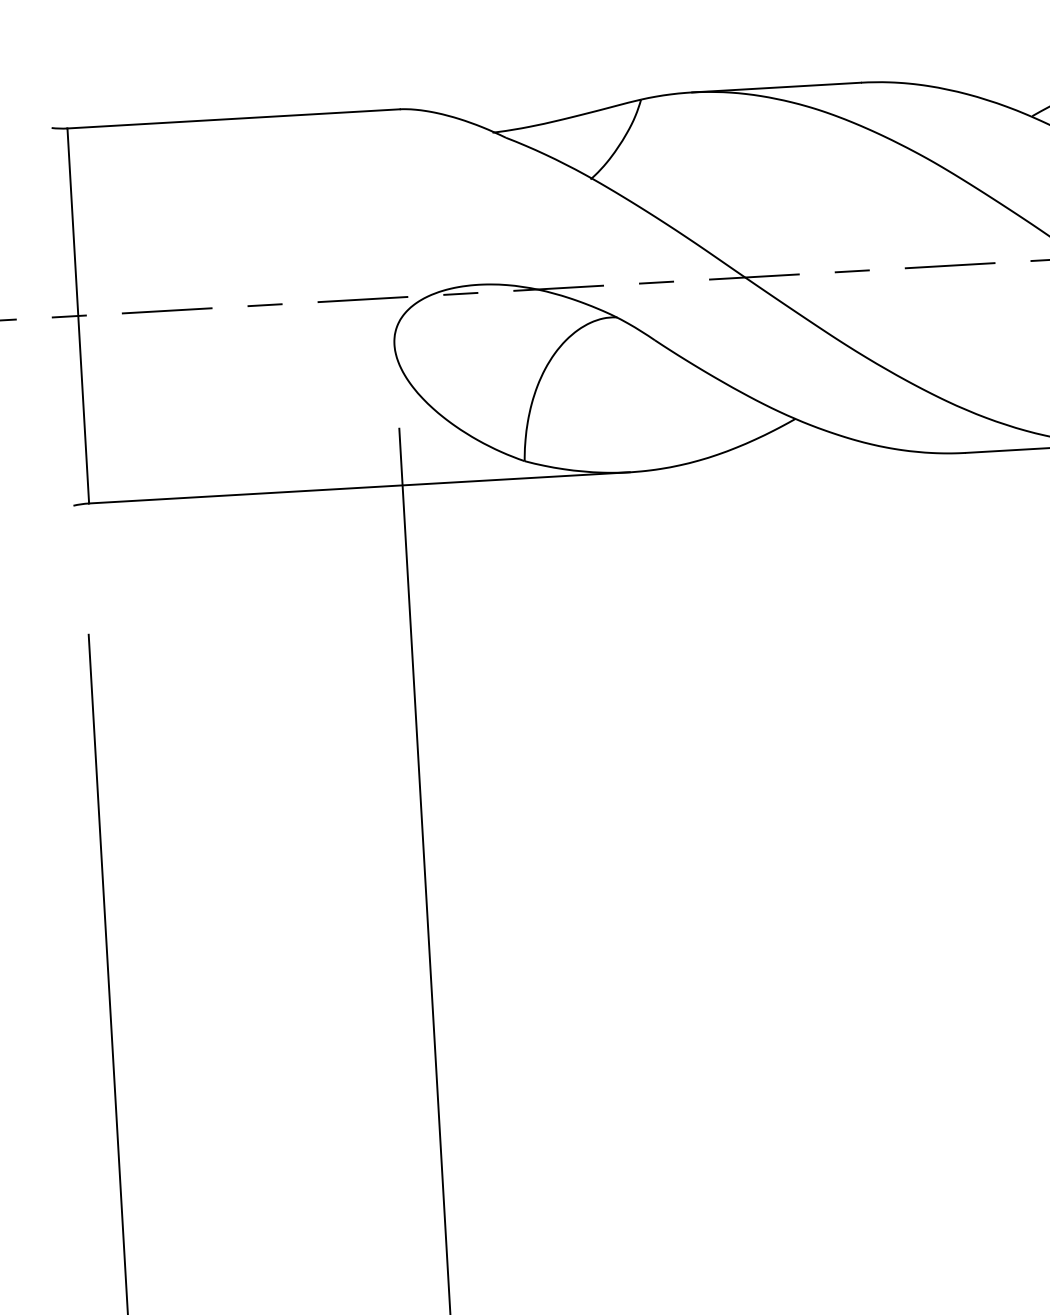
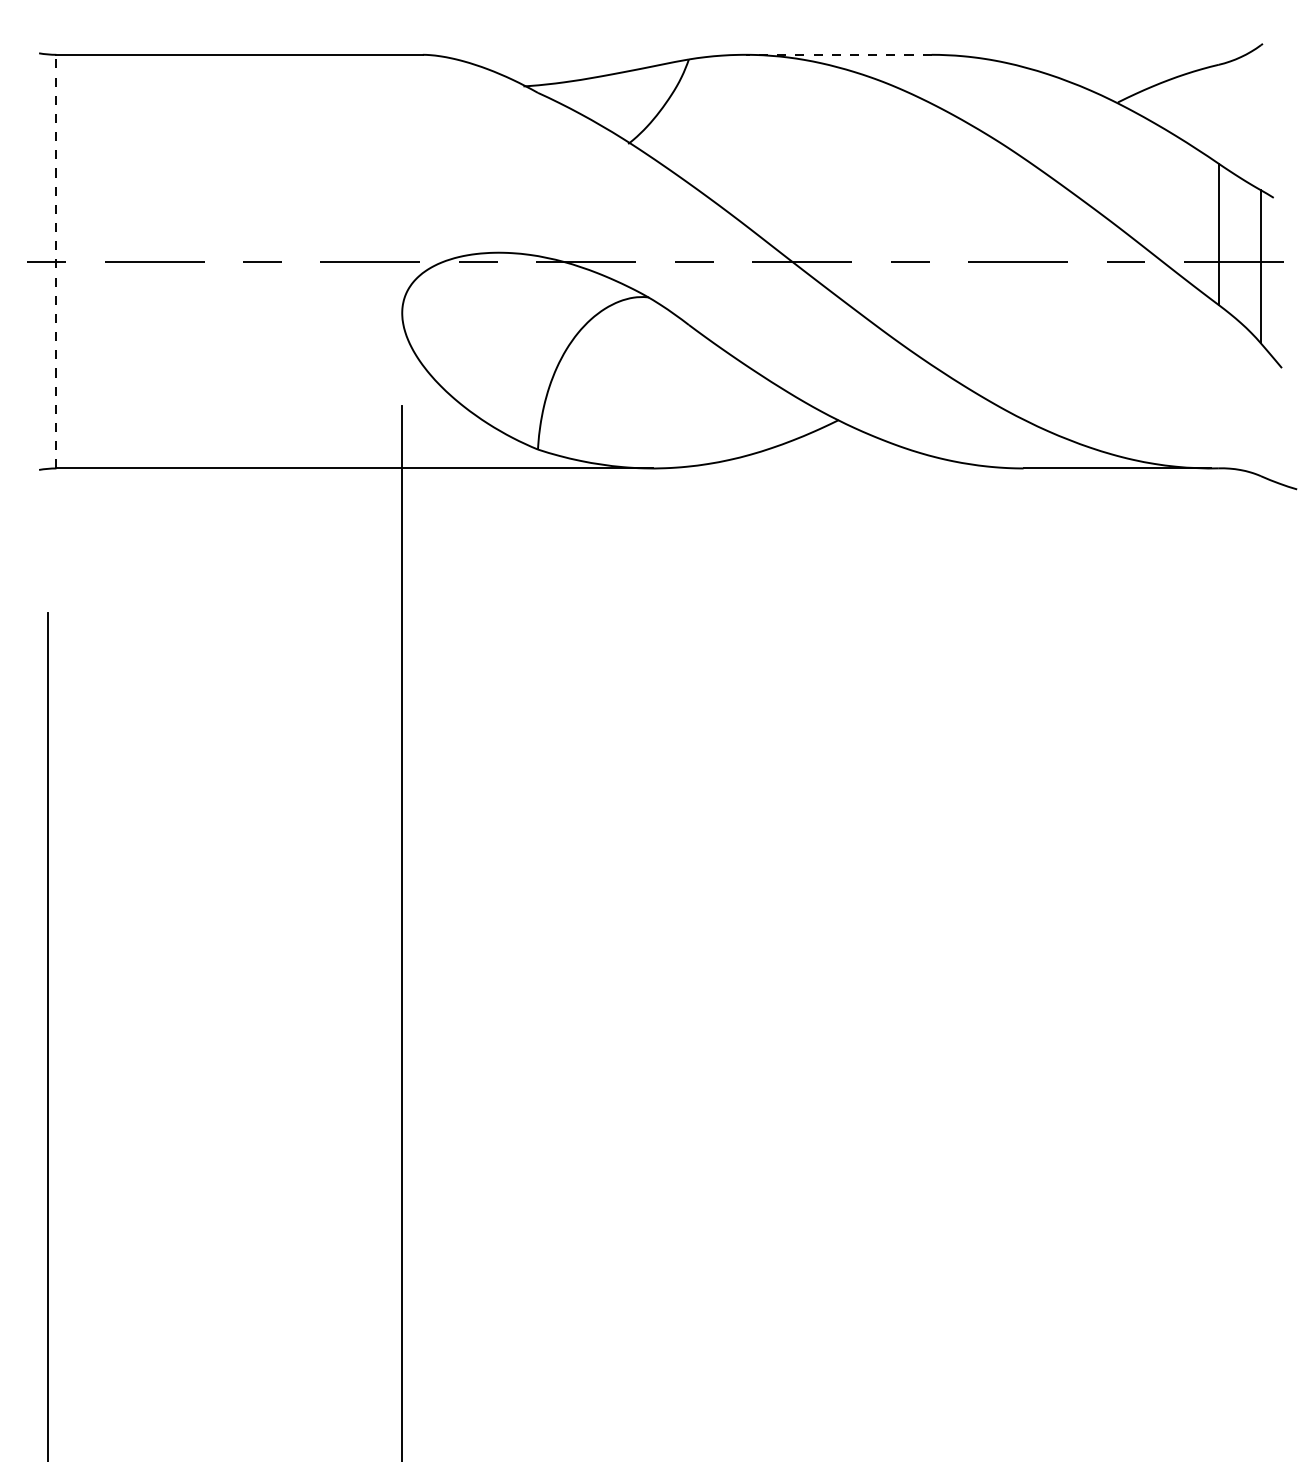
line: (776, 87) -> (838, 54), solid -> dashed
line: (78, 315) -> (56, 261), solid -> dashed

